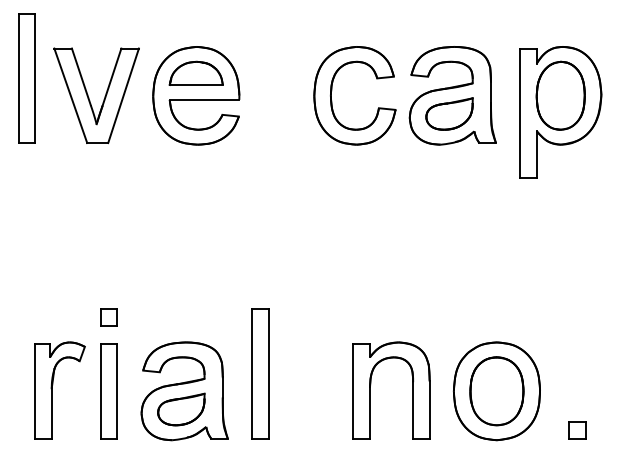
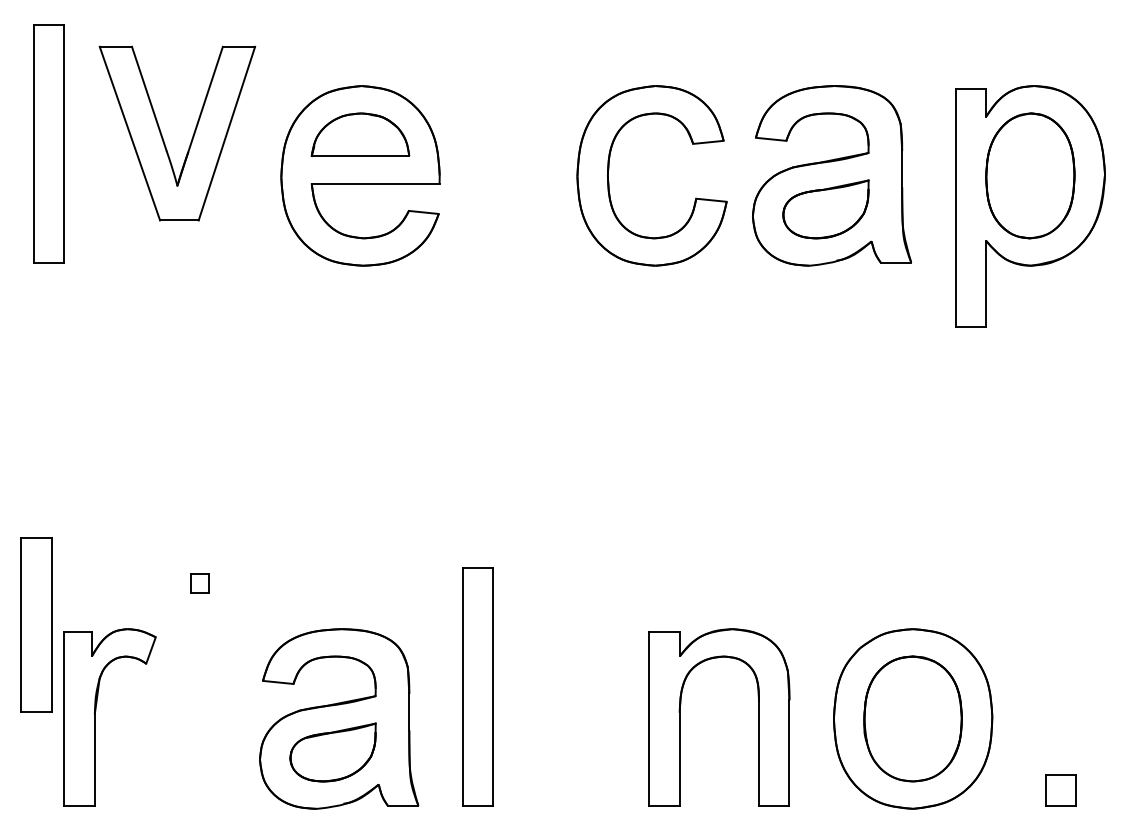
part: (89, 97) -> (164, 136), moved
part: (108, 317) -> (199, 583), size x0.6
part: (108, 391) -> (35, 625), moved

